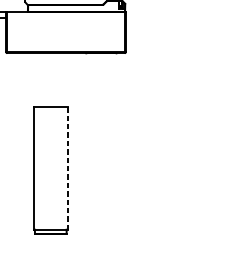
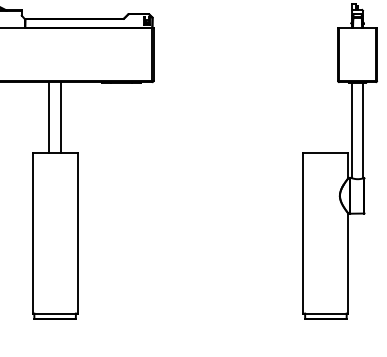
line: (46, 80) -> (49, 117), added
line: (54, 80) -> (60, 117), added
line: (67, 168) -> (77, 233), dashed -> solid

